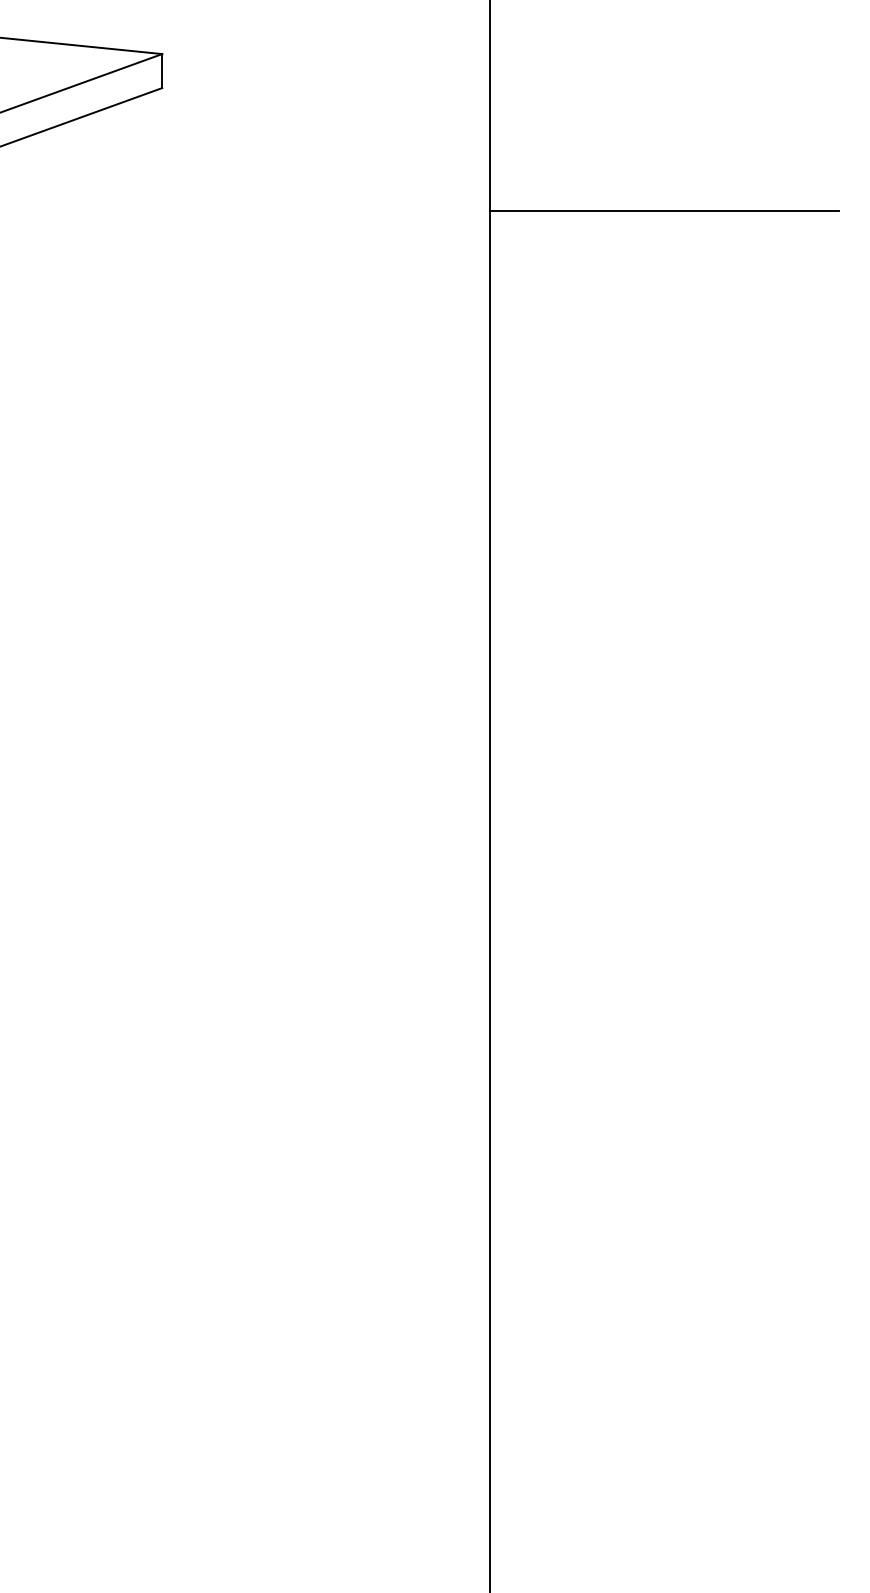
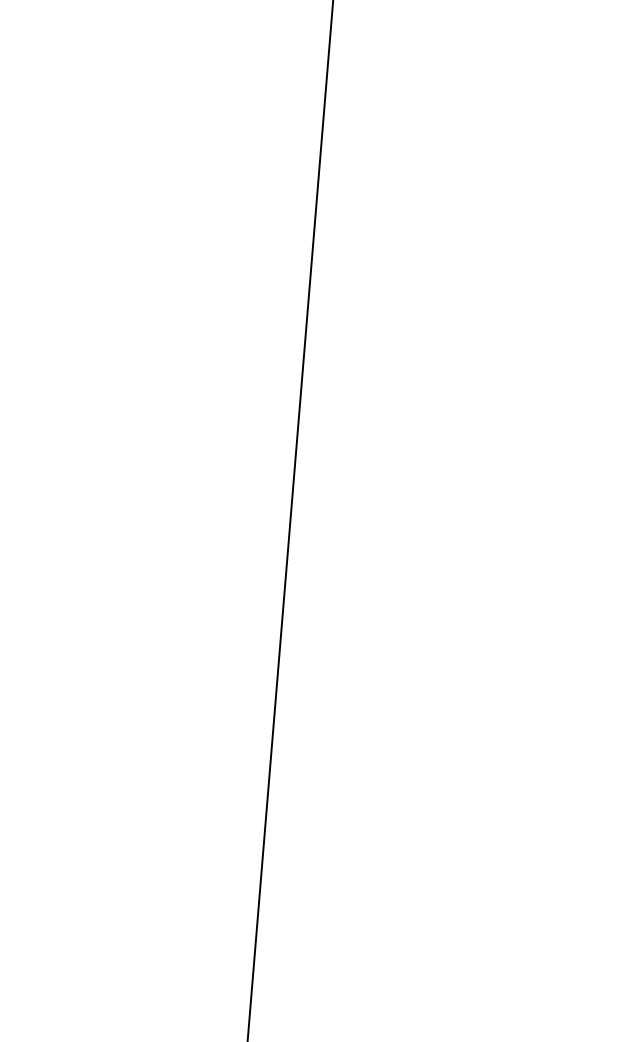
line: (663, 210) -> (470, 112), removed

